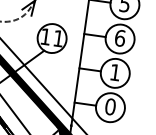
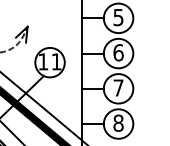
text: (115, 72) -> (118, 87), 1 -> 7
text: (110, 107) -> (118, 123), 0 -> 8

